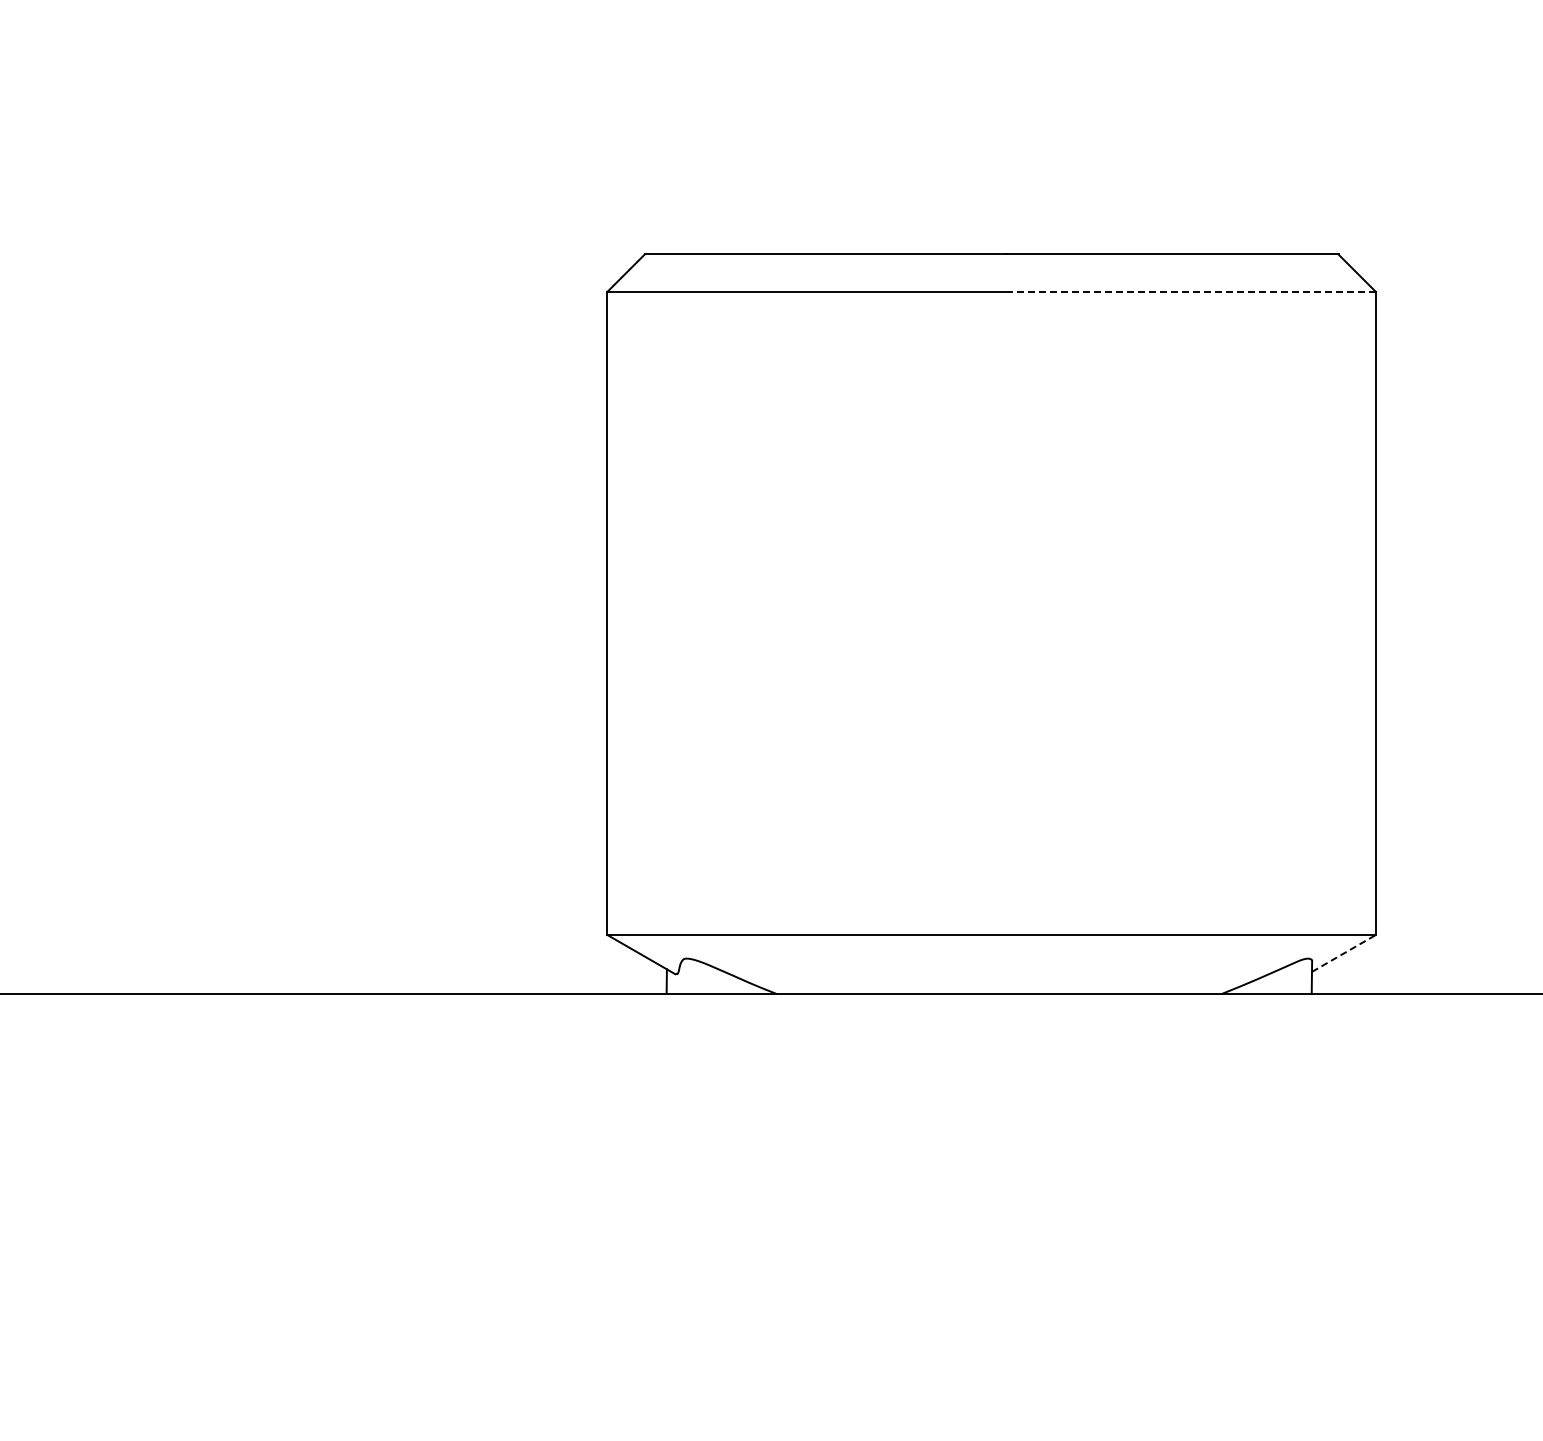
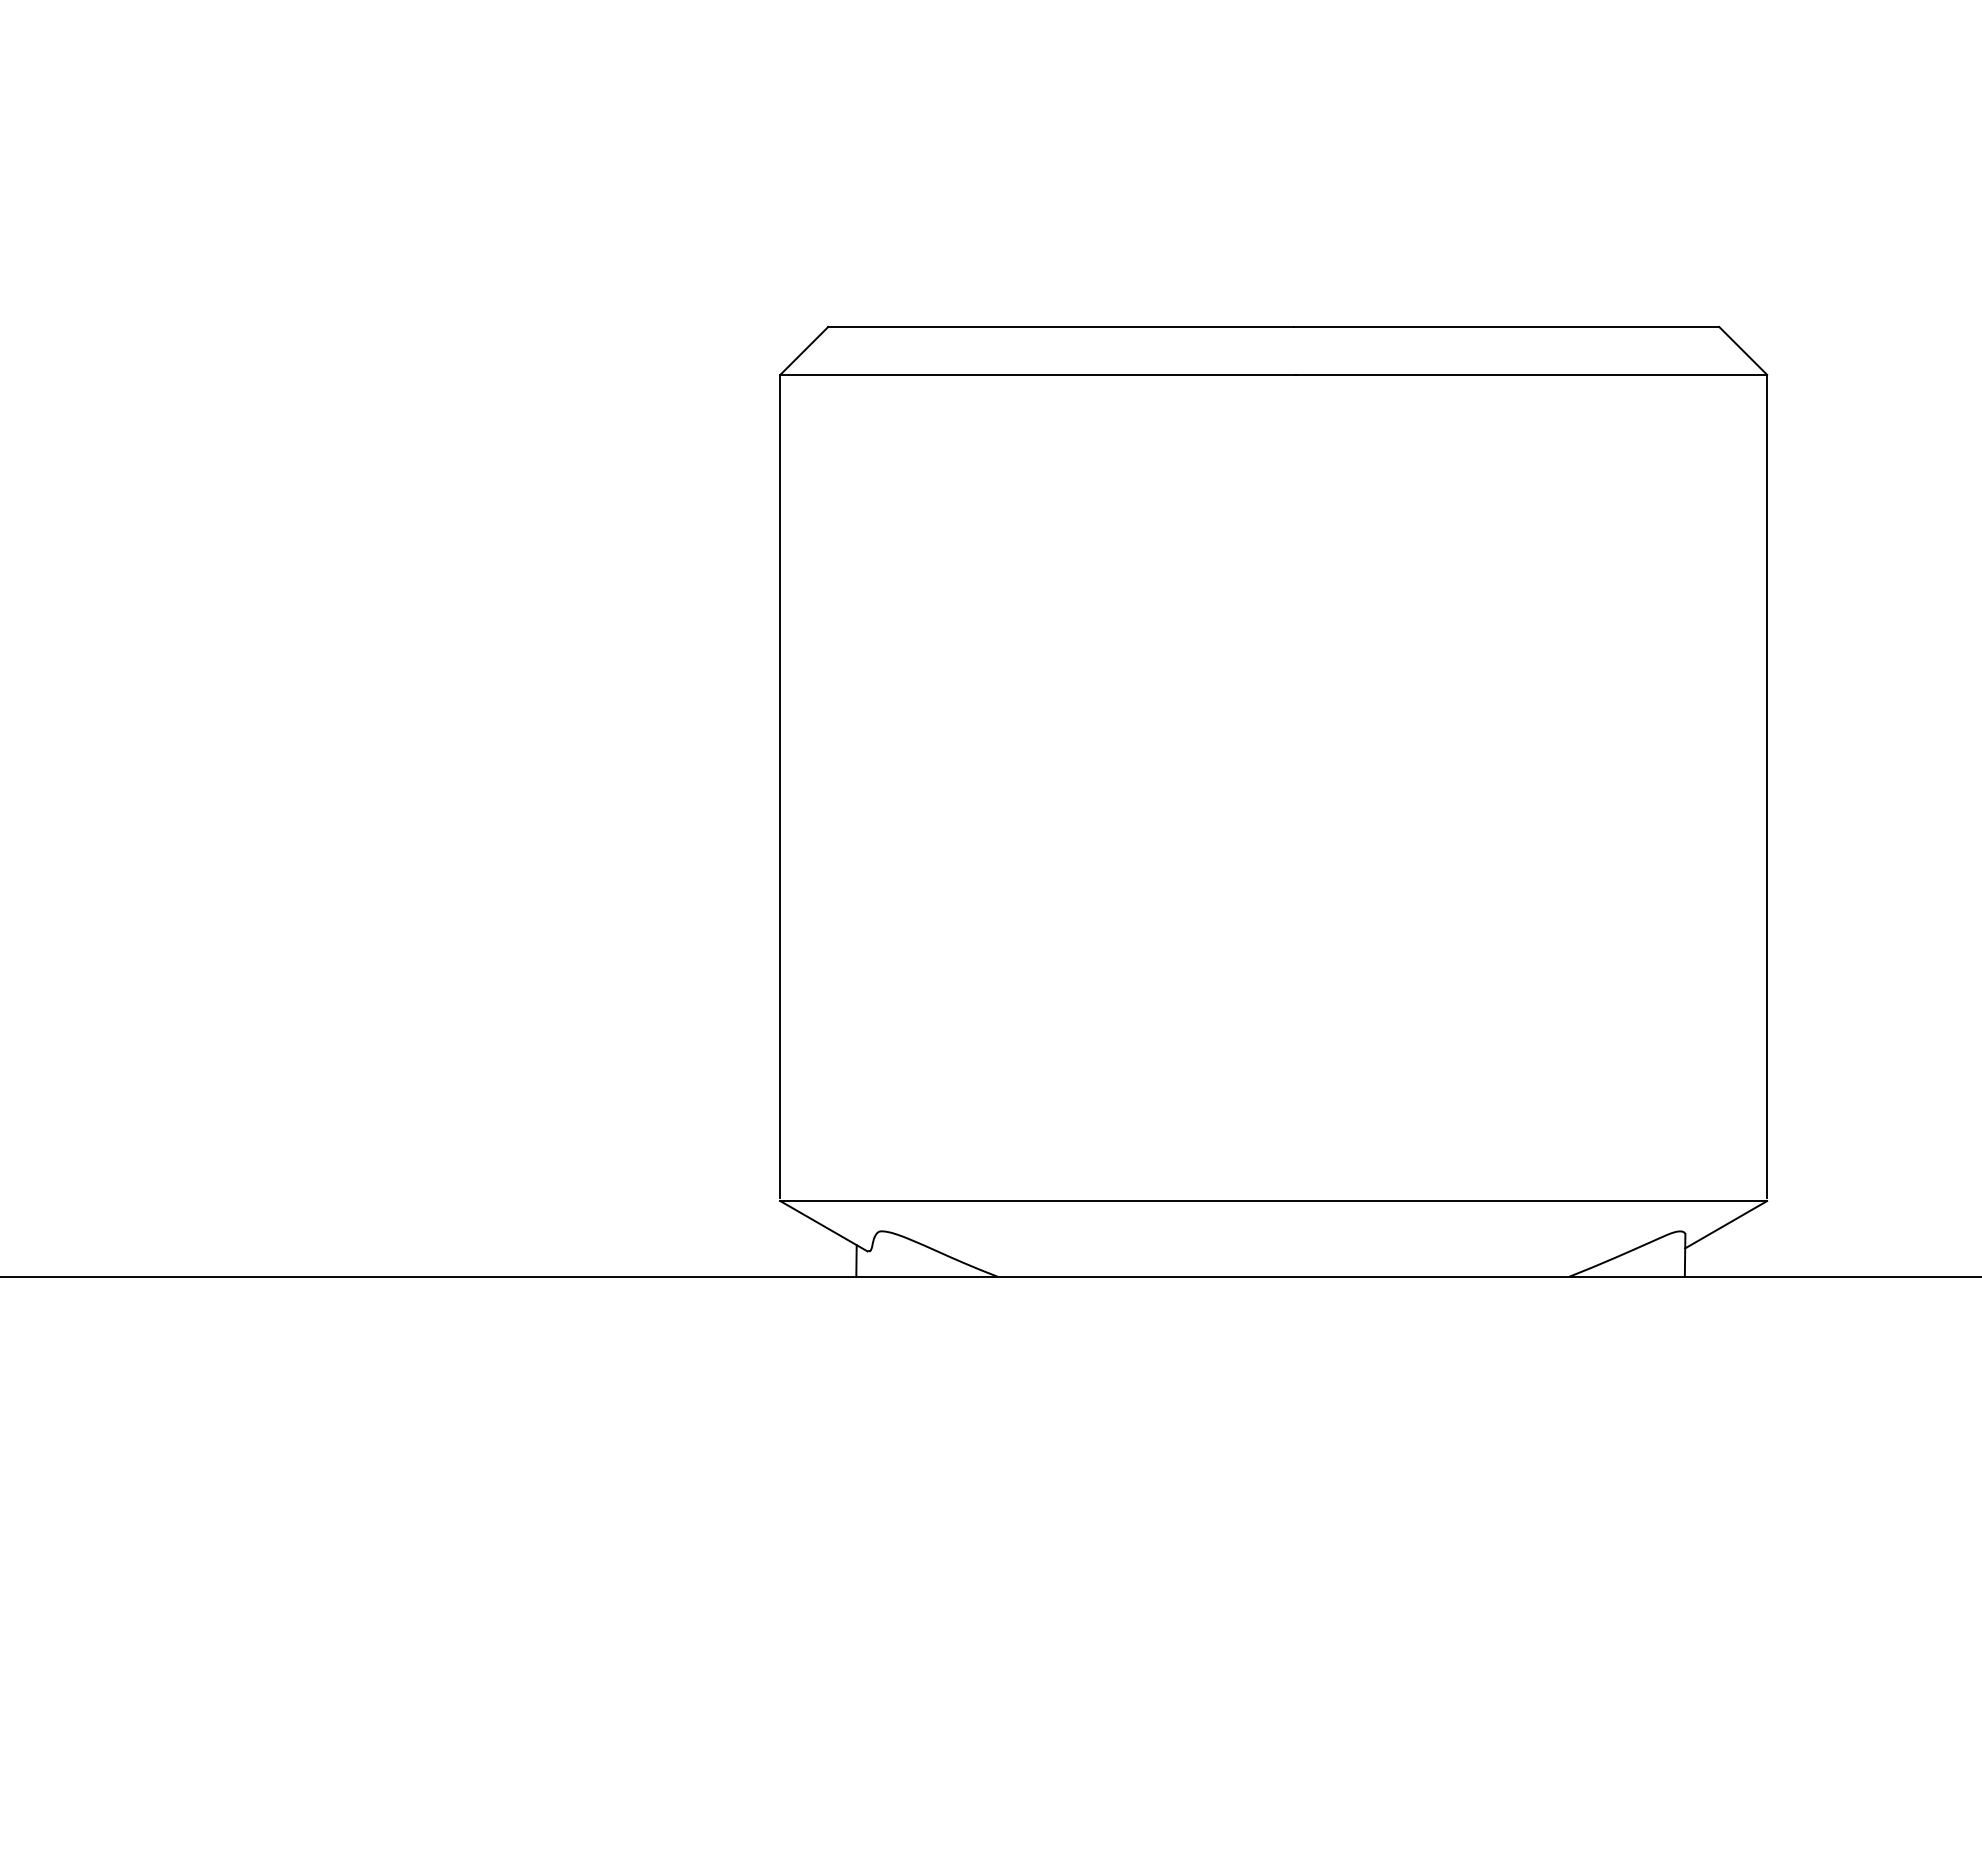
line: (1191, 291) -> (1530, 374), dashed -> solid
line: (1343, 953) -> (1725, 1224), dashed -> solid

